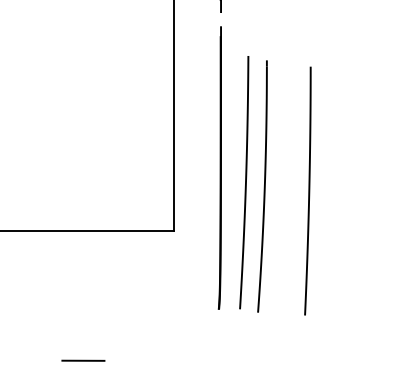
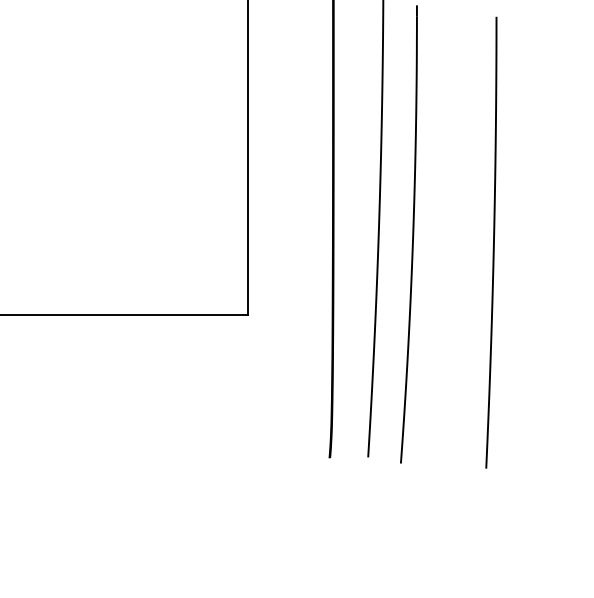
line: (83, 360) -> (83, 550), removed

